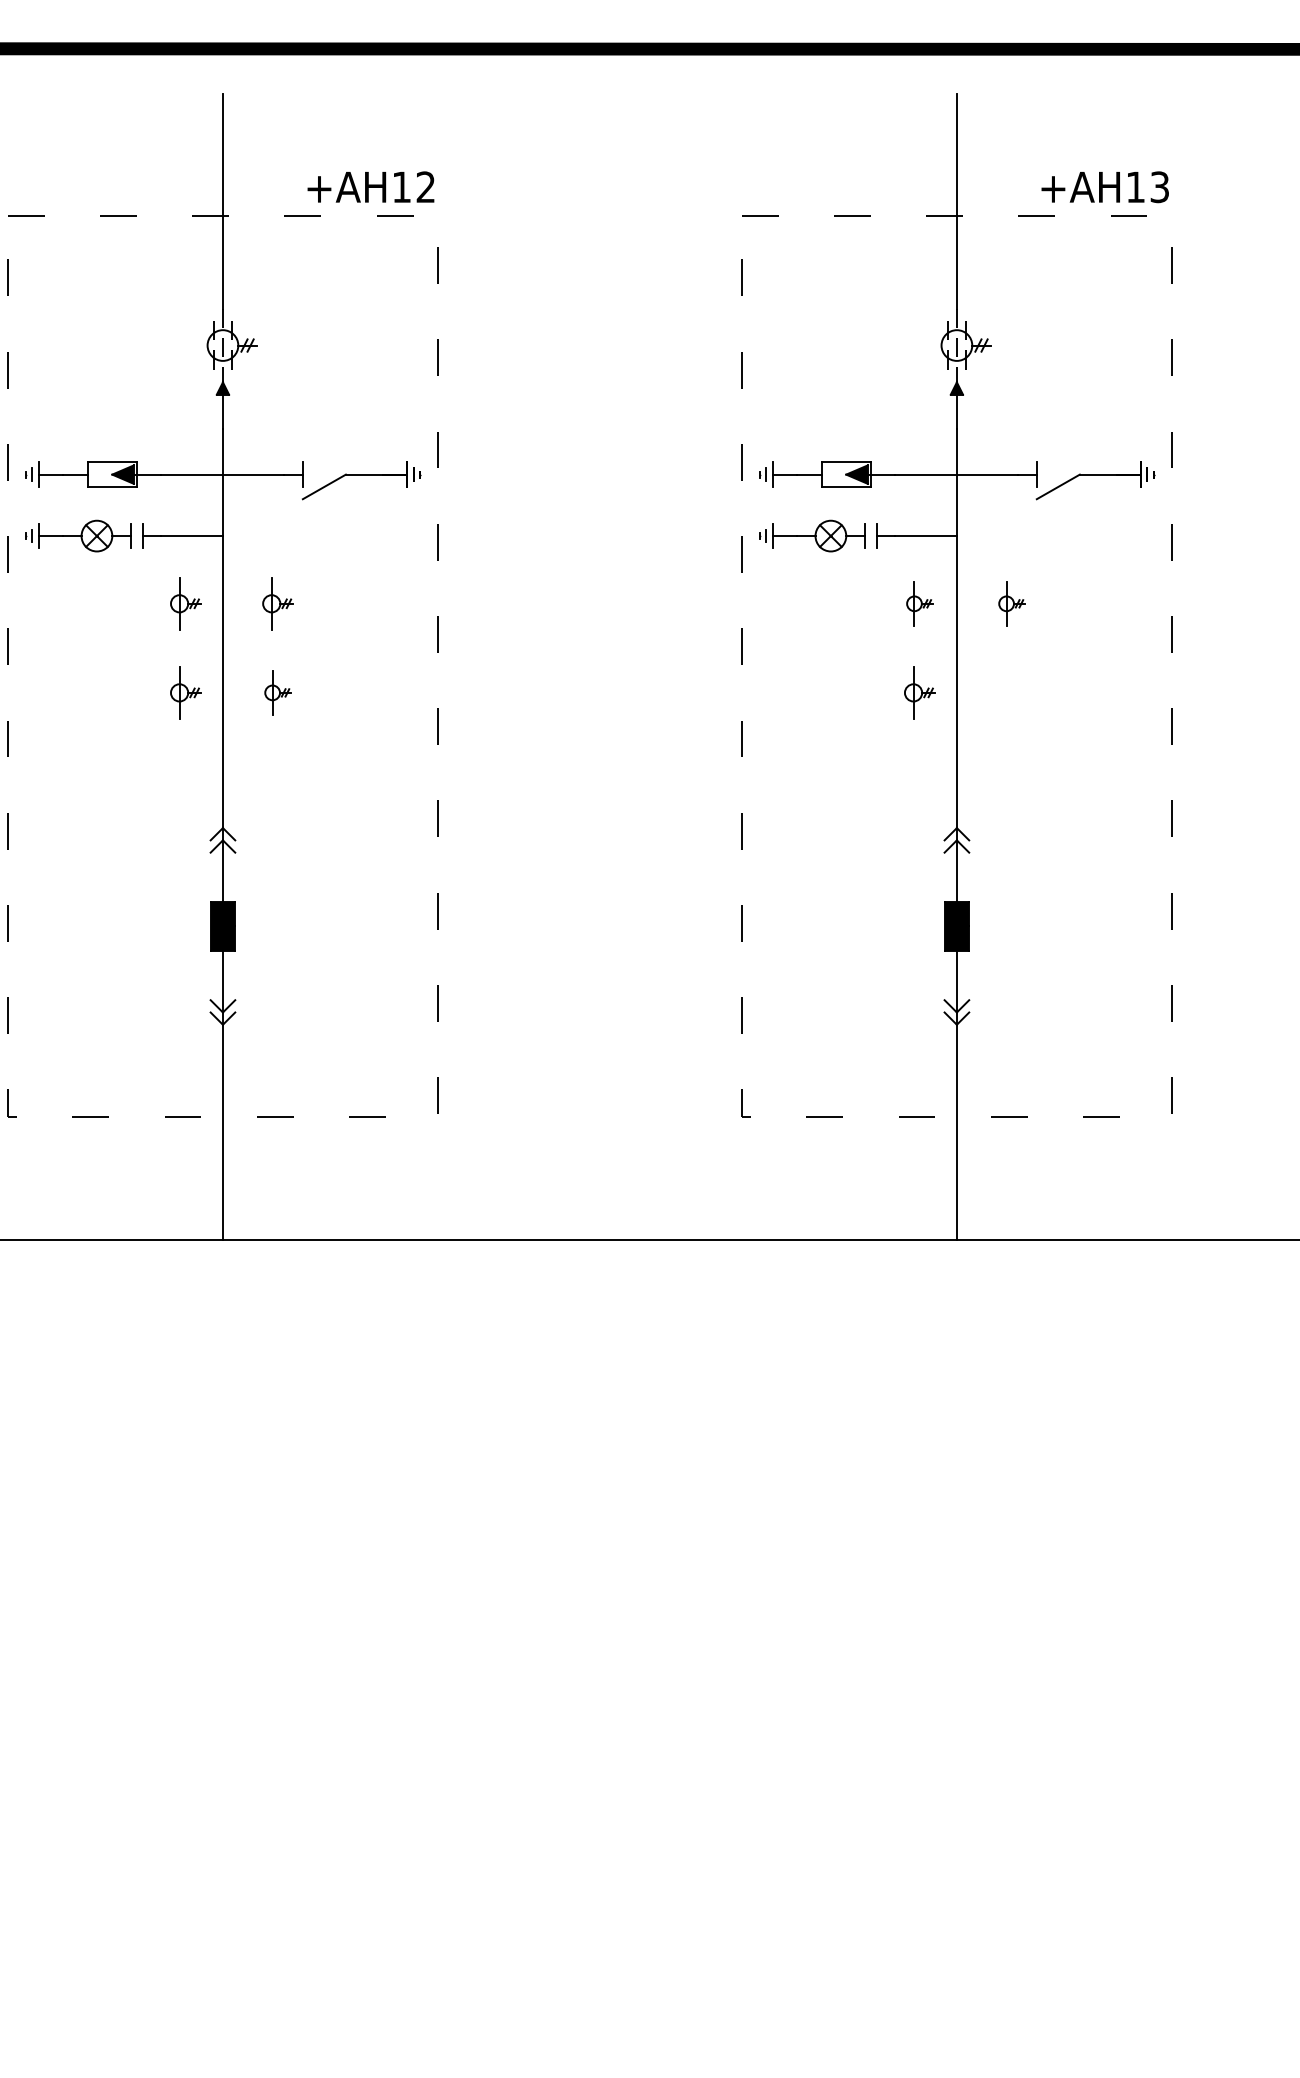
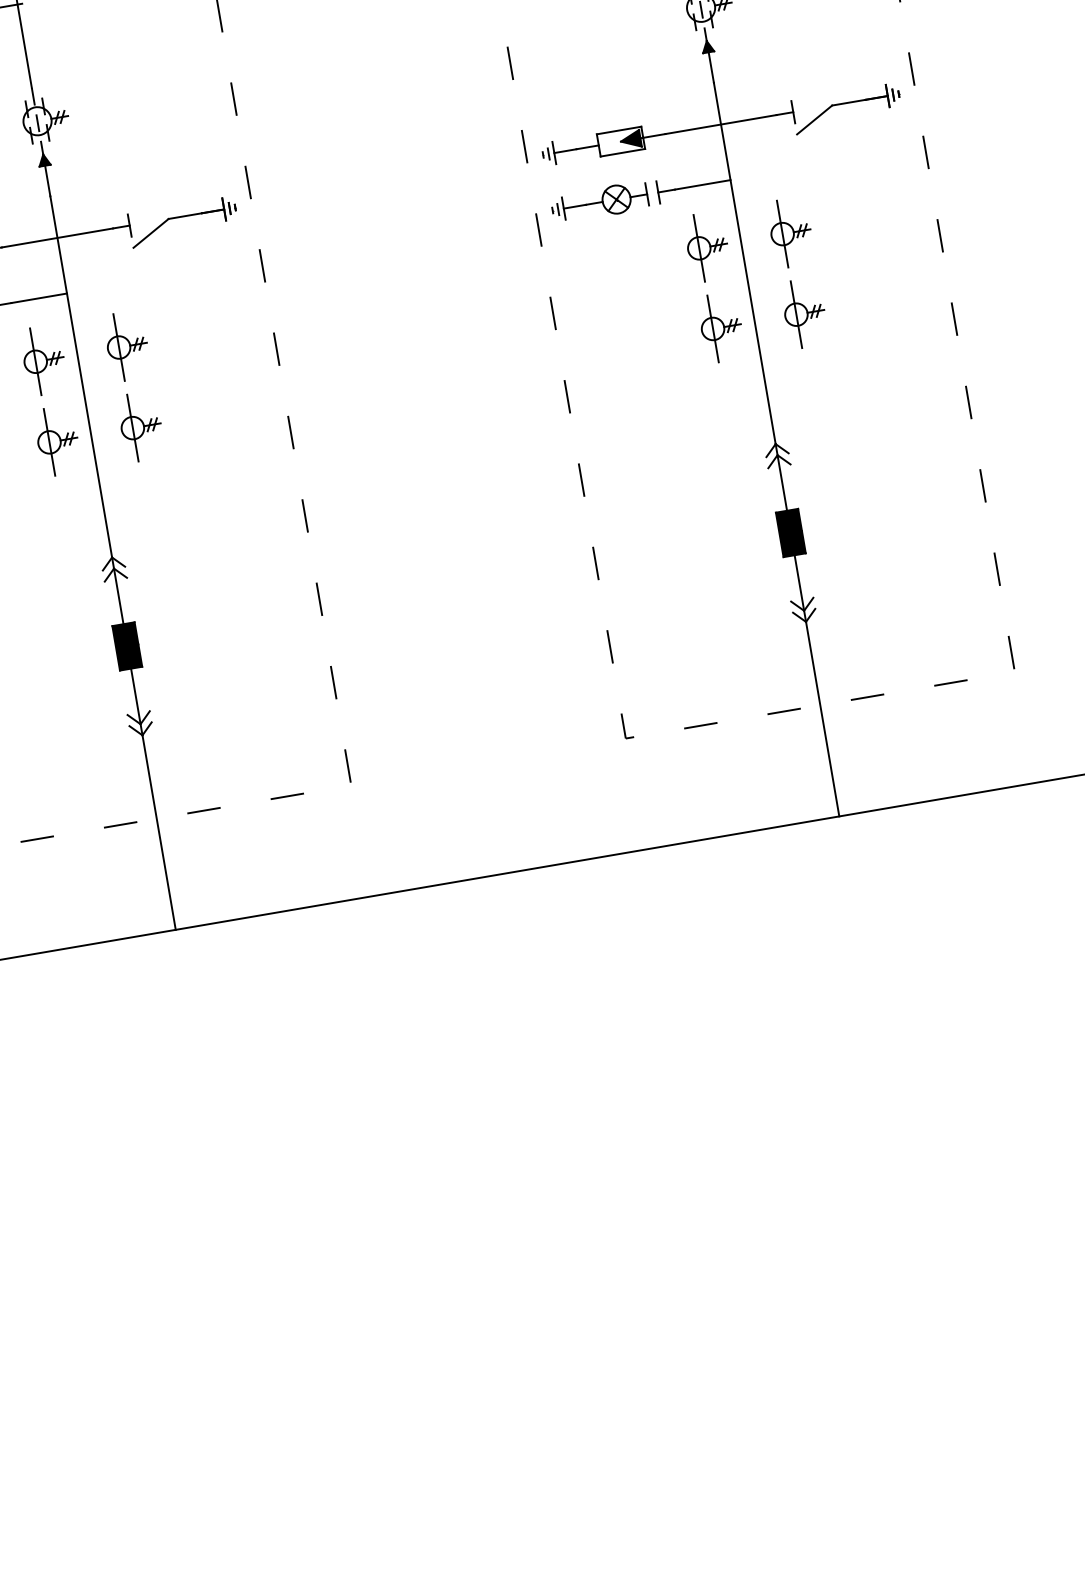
part: (185, 603) -> (43, 360), size x1.43
part: (277, 603) -> (126, 346), size x1.43
part: (919, 603) -> (707, 246), size x1.67
part: (1011, 603) -> (790, 232), size x1.67
part: (185, 692) -> (57, 440), size x1.43
part: (277, 692) -> (140, 426), size x1.67
part: (919, 692) -> (720, 327), size x1.43
part: (1011, 692) -> (804, 313), added

